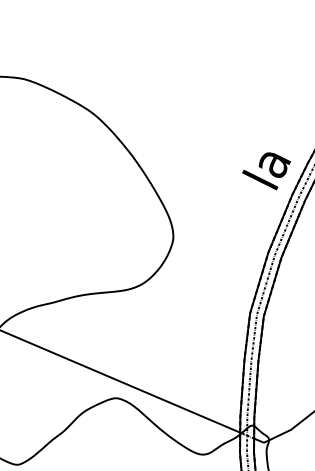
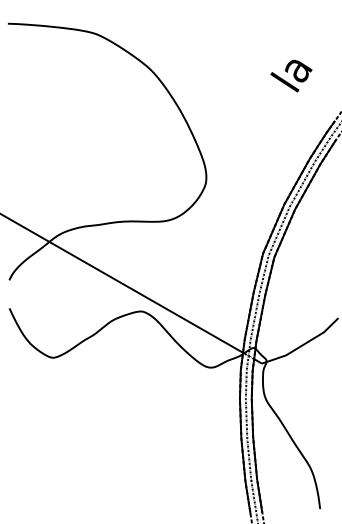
text: (267, 171) -> (291, 75), moved

